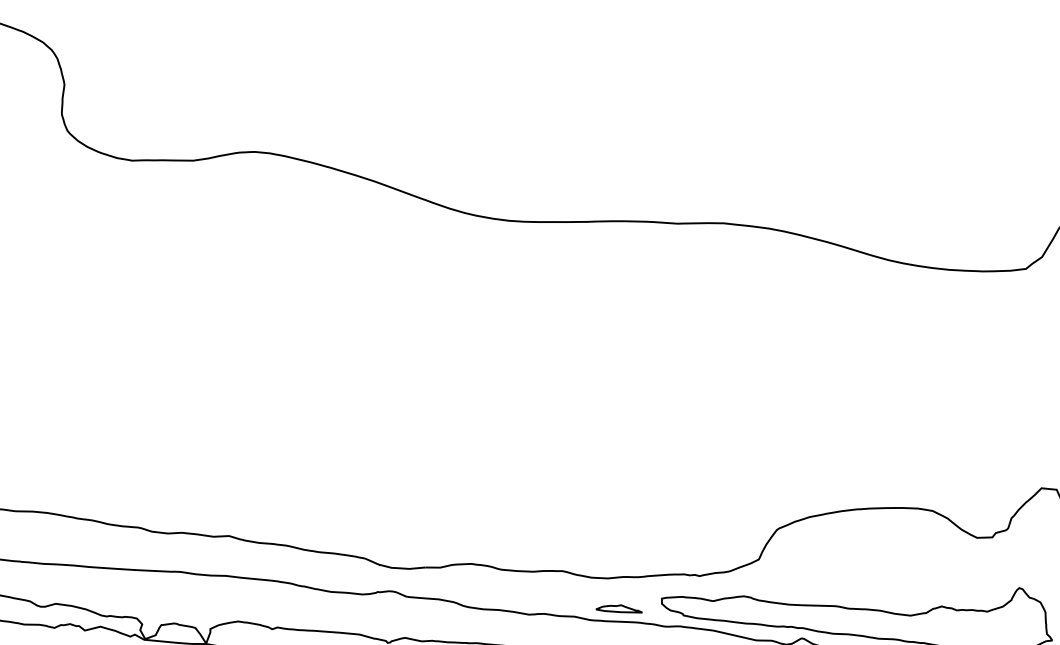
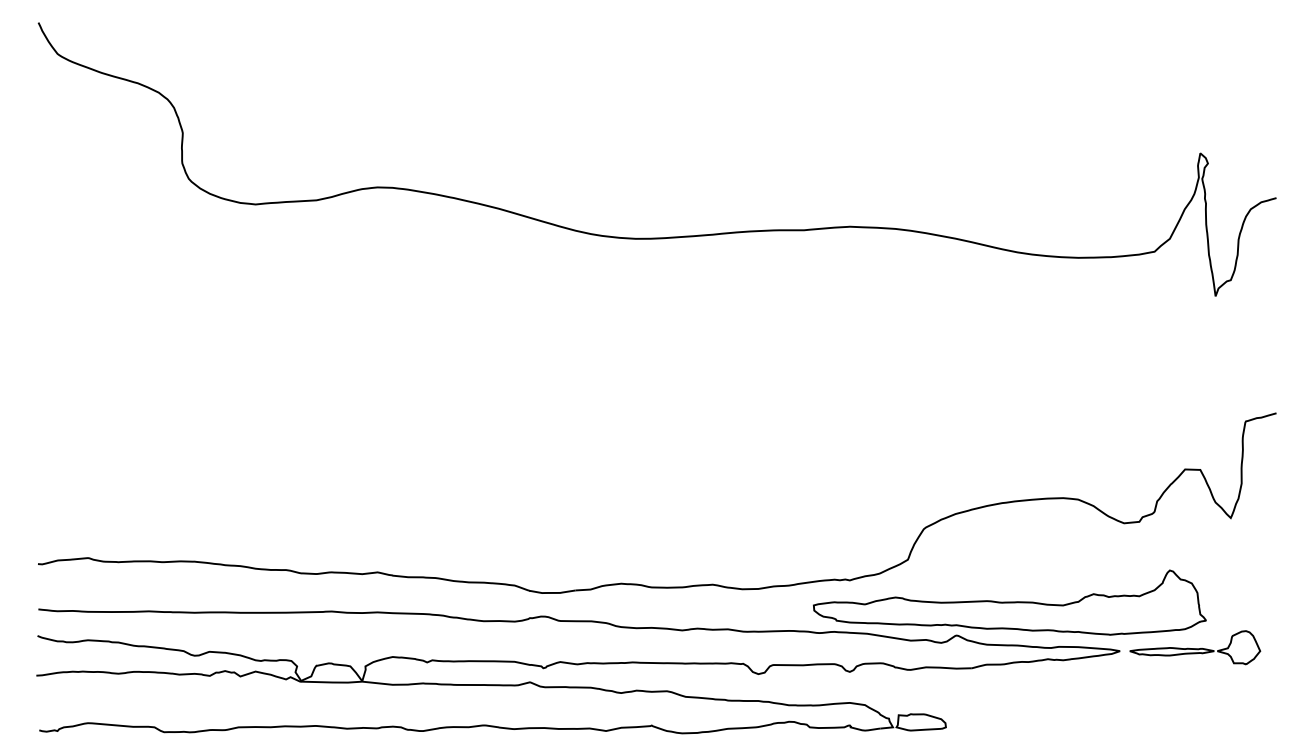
part: (618, 607) -> (771, 617), removed

